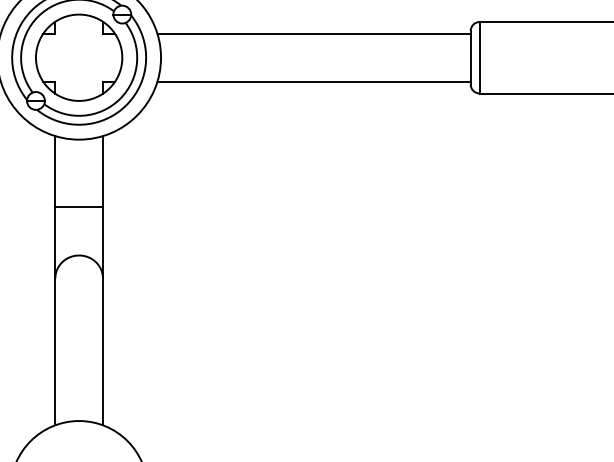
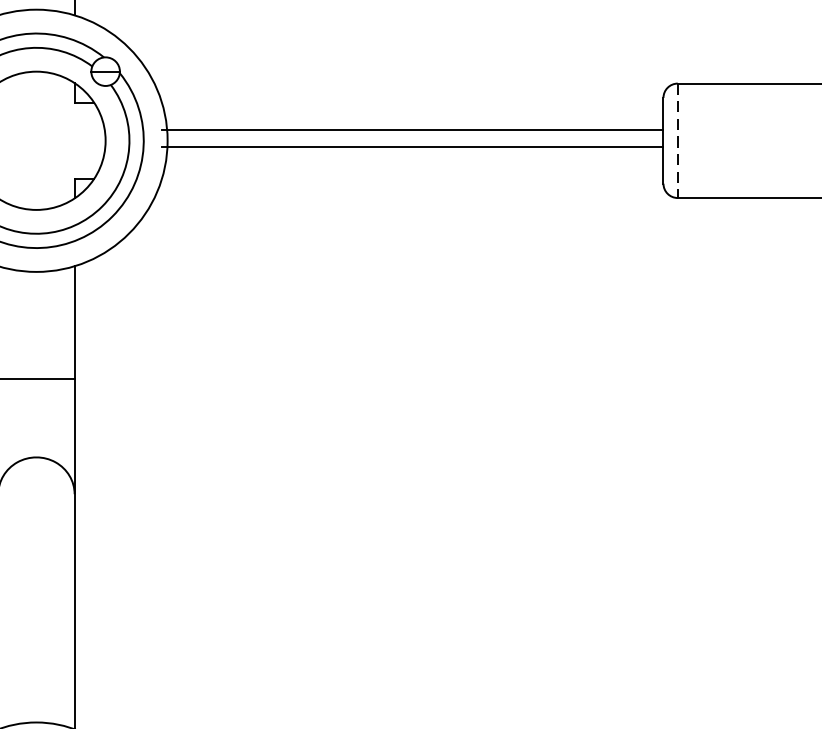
line: (313, 33) -> (411, 129), moved
line: (479, 57) -> (677, 140), solid -> dashed
line: (313, 81) -> (411, 146), moved

